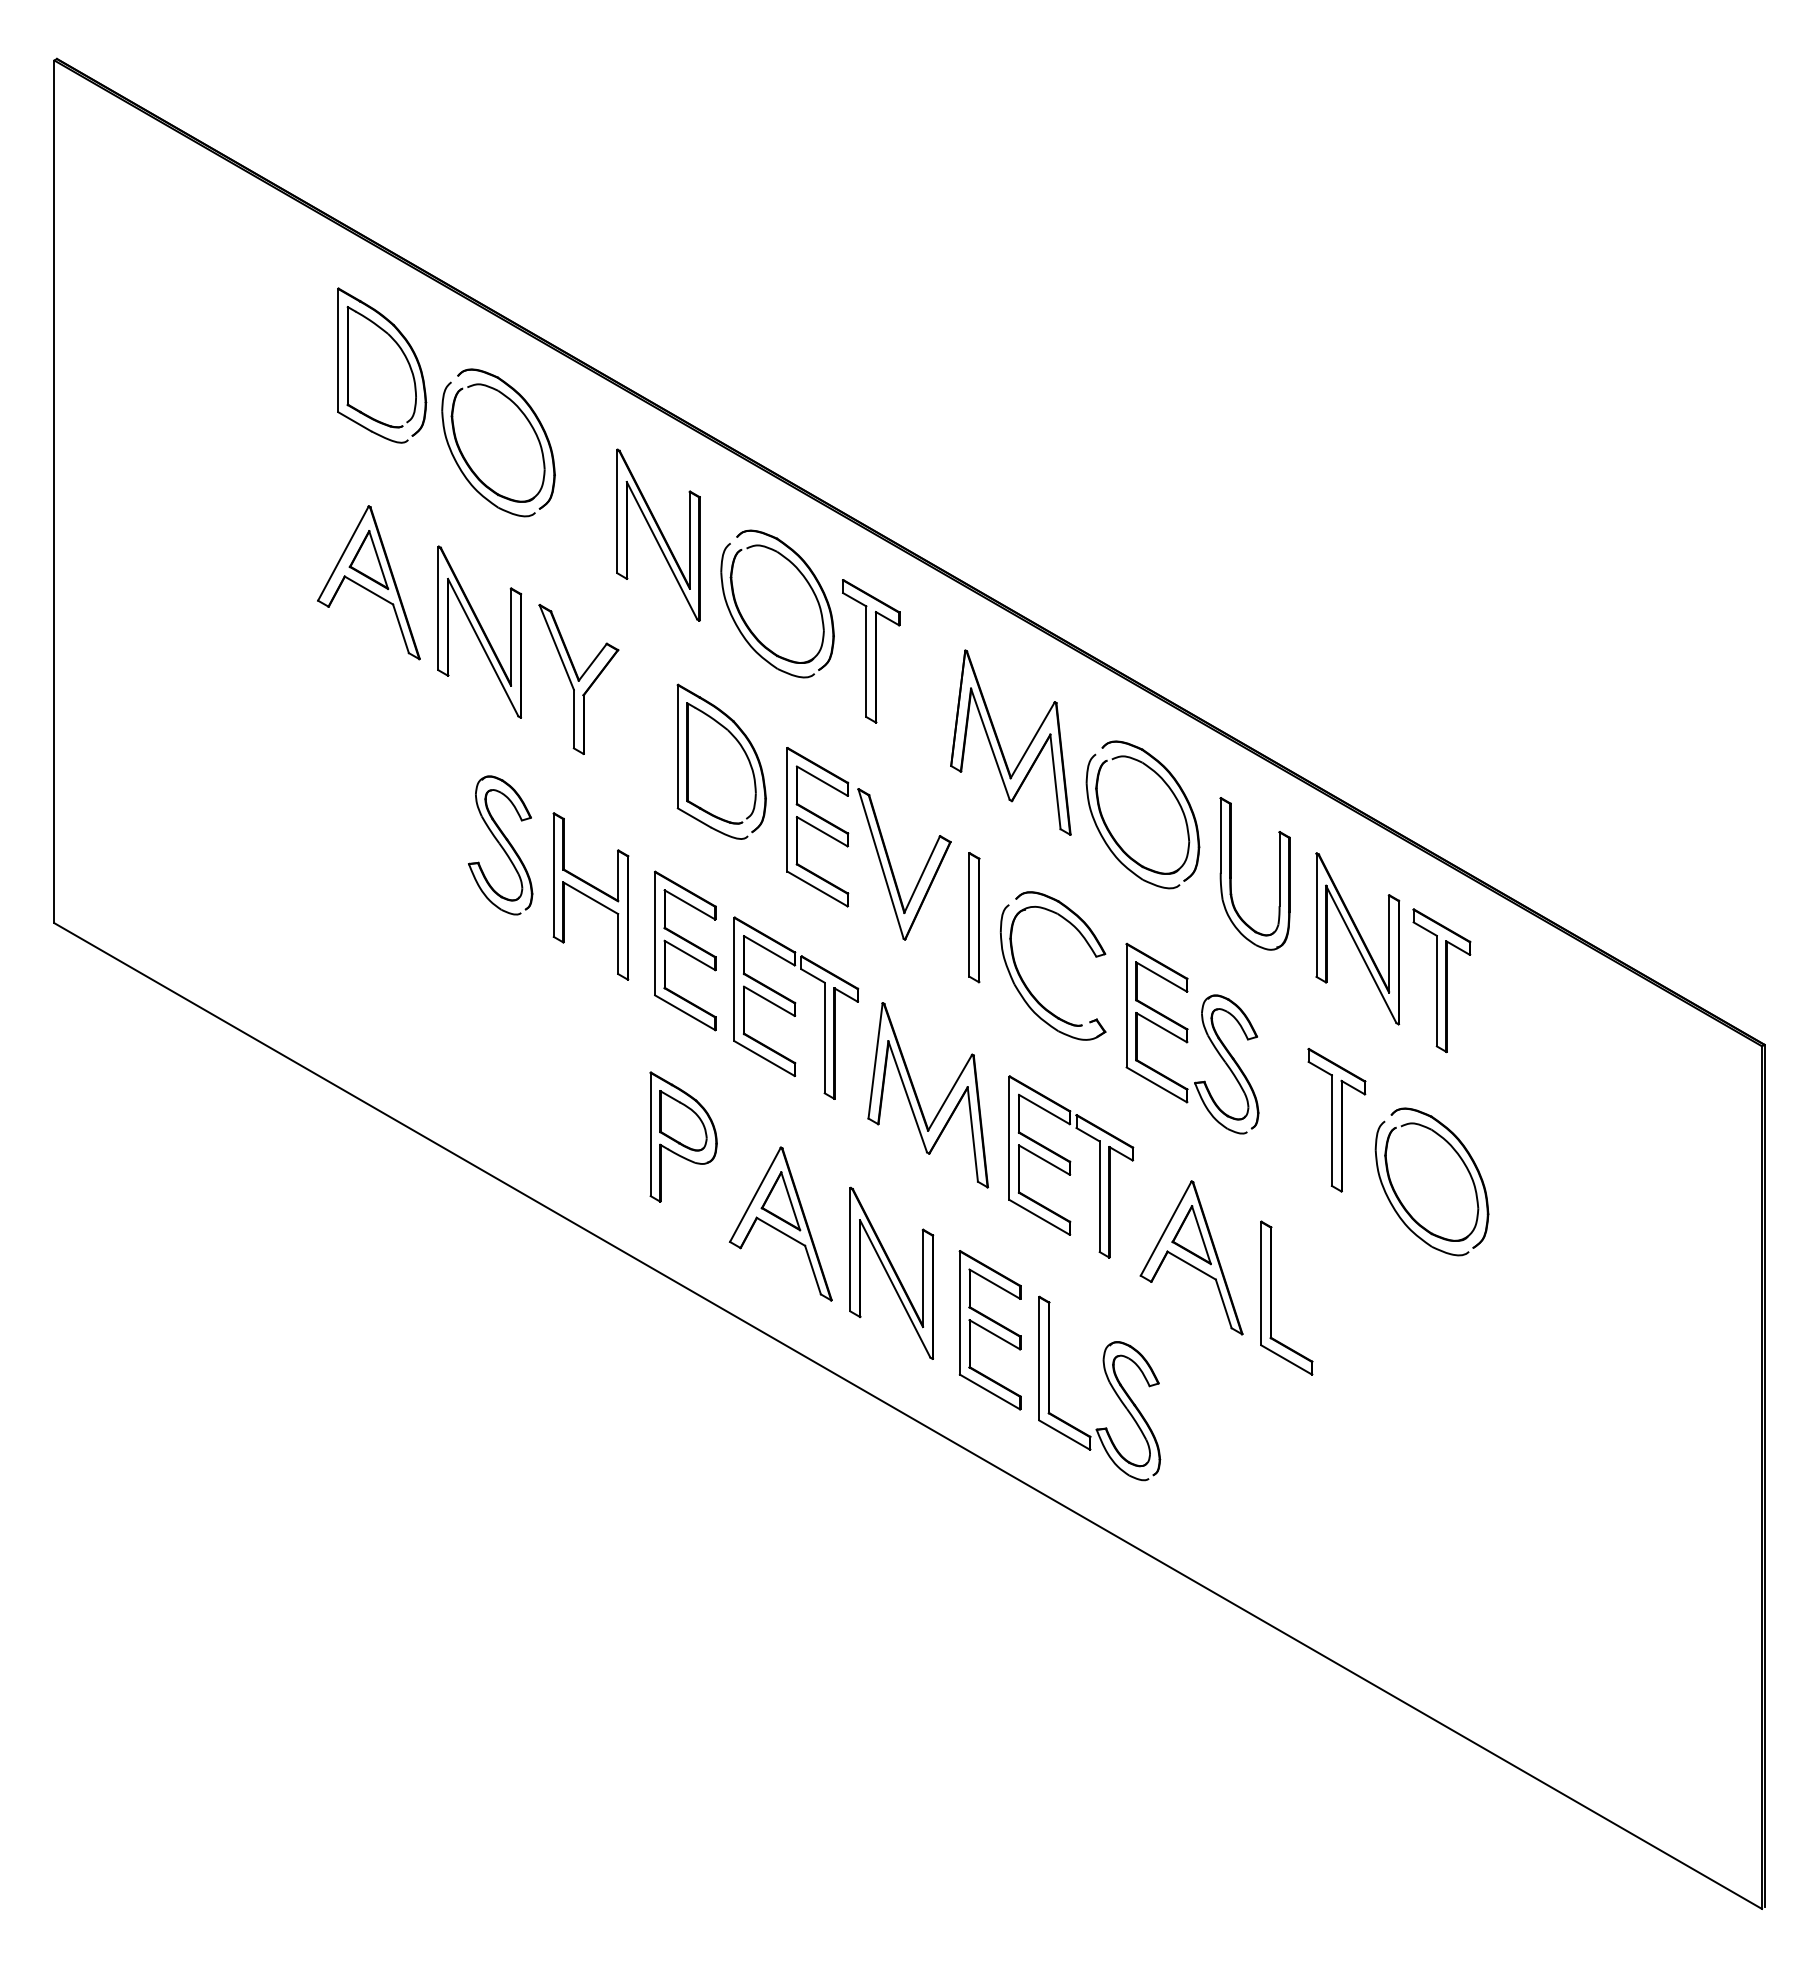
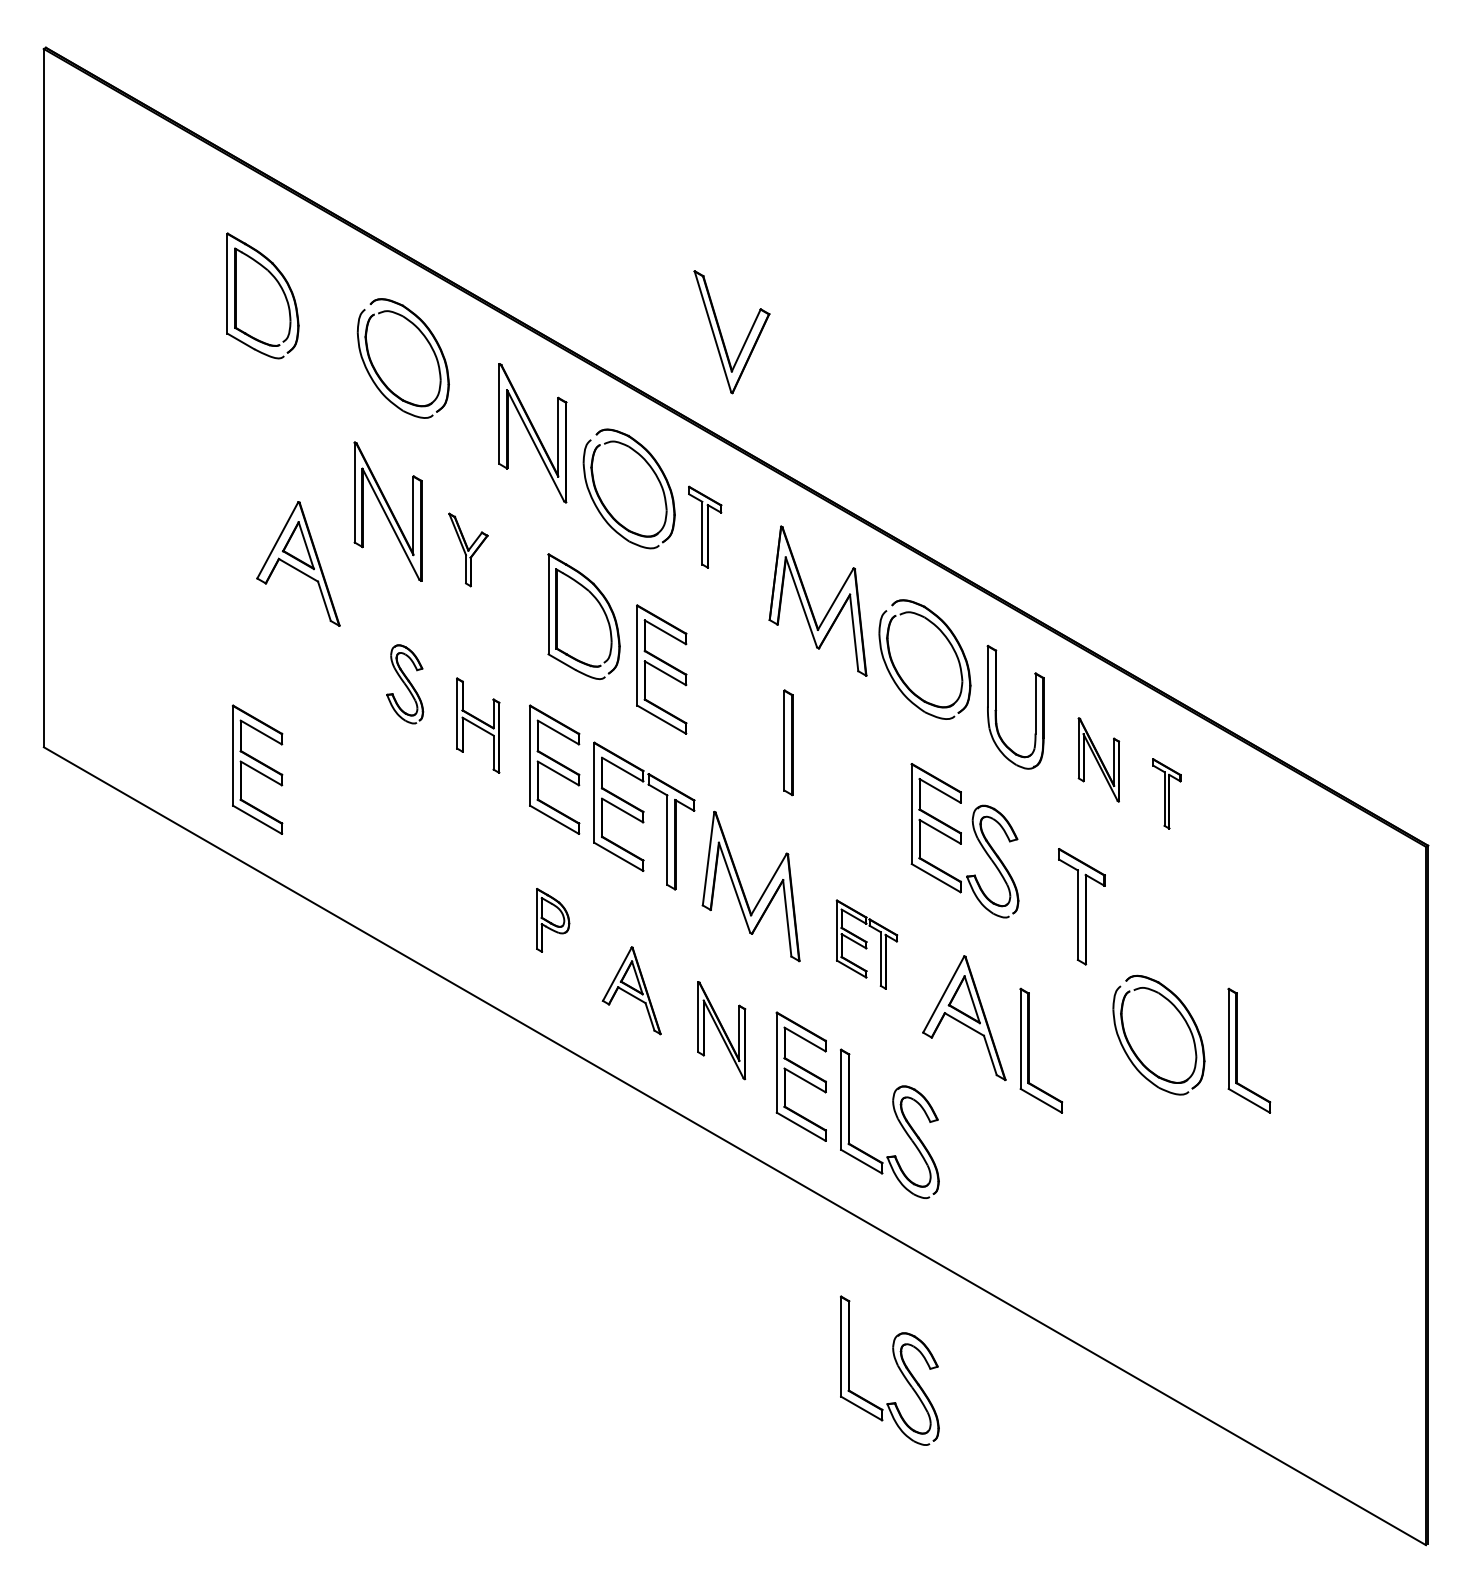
part: (402, 353) -> (279, 286), moved
part: (368, 582) -> (298, 563), moved
part: (871, 651) -> (705, 527), size x0.7
part: (578, 679) -> (468, 550), size x0.6
part: (500, 845) -> (404, 684), size x0.7
part: (892, 868) -> (722, 335), moved
part: (590, 896) -> (477, 725), size x0.7
part: (1357, 938) -> (1098, 759), size x0.6
part: (318, 950) -> (257, 769), added
part: (1023, 979) -> (828, 792), removed
part: (1441, 980) -> (1166, 793), size x0.6
part: (683, 1136) -> (553, 919), size x0.6
part: (1071, 1166) -> (867, 944), size x0.6
part: (1400, 1199) -> (1133, 1049), moved
part: (780, 1223) -> (631, 990), size x0.7
part: (891, 1272) -> (721, 1030), size x0.7
part: (1528, 1297) -> (1237, 1050), added
part: (1109, 1689) -> (897, 1367), added

